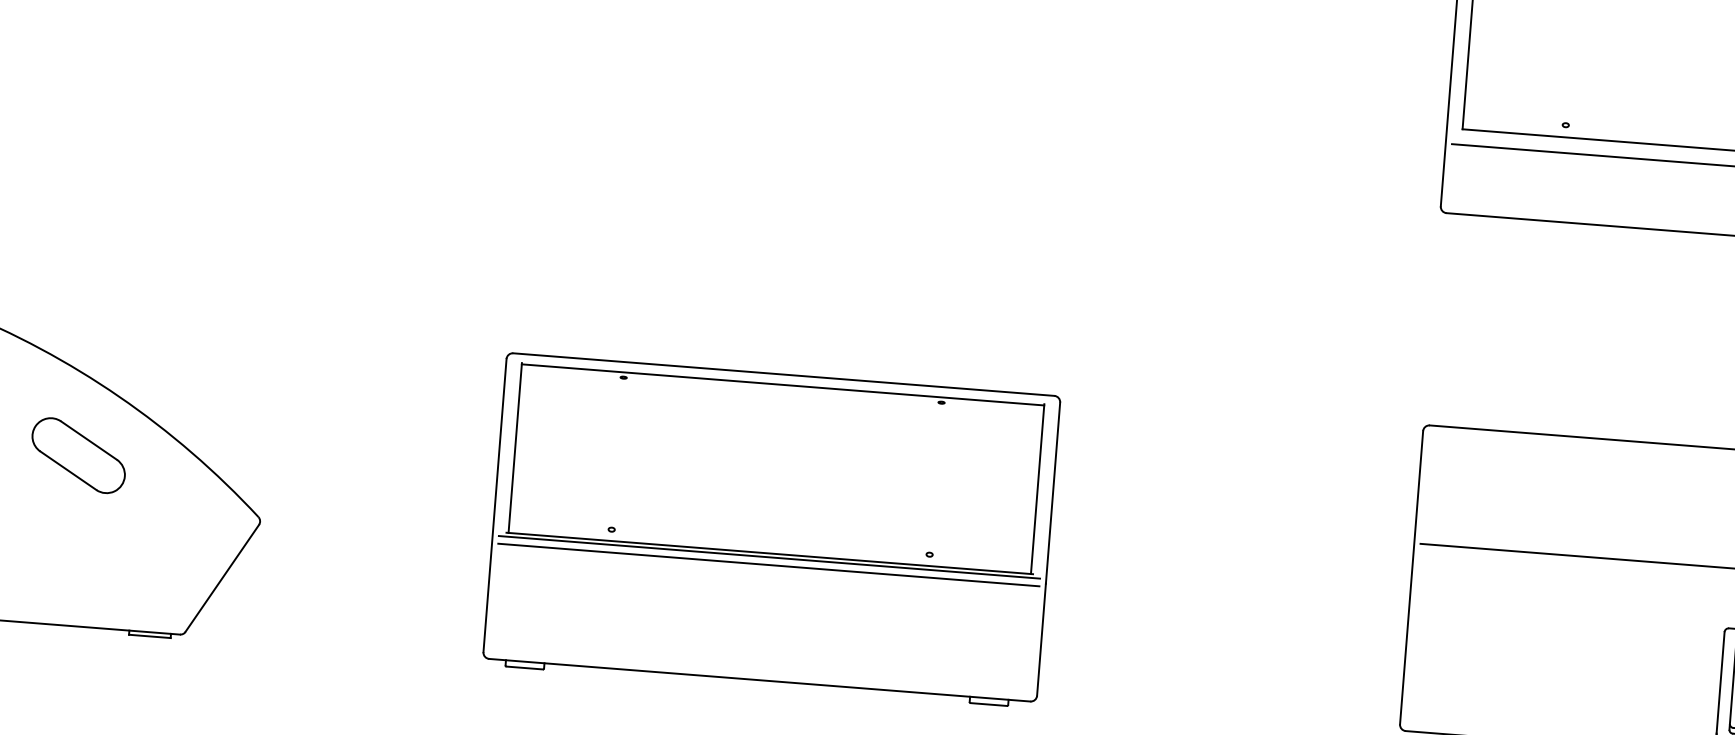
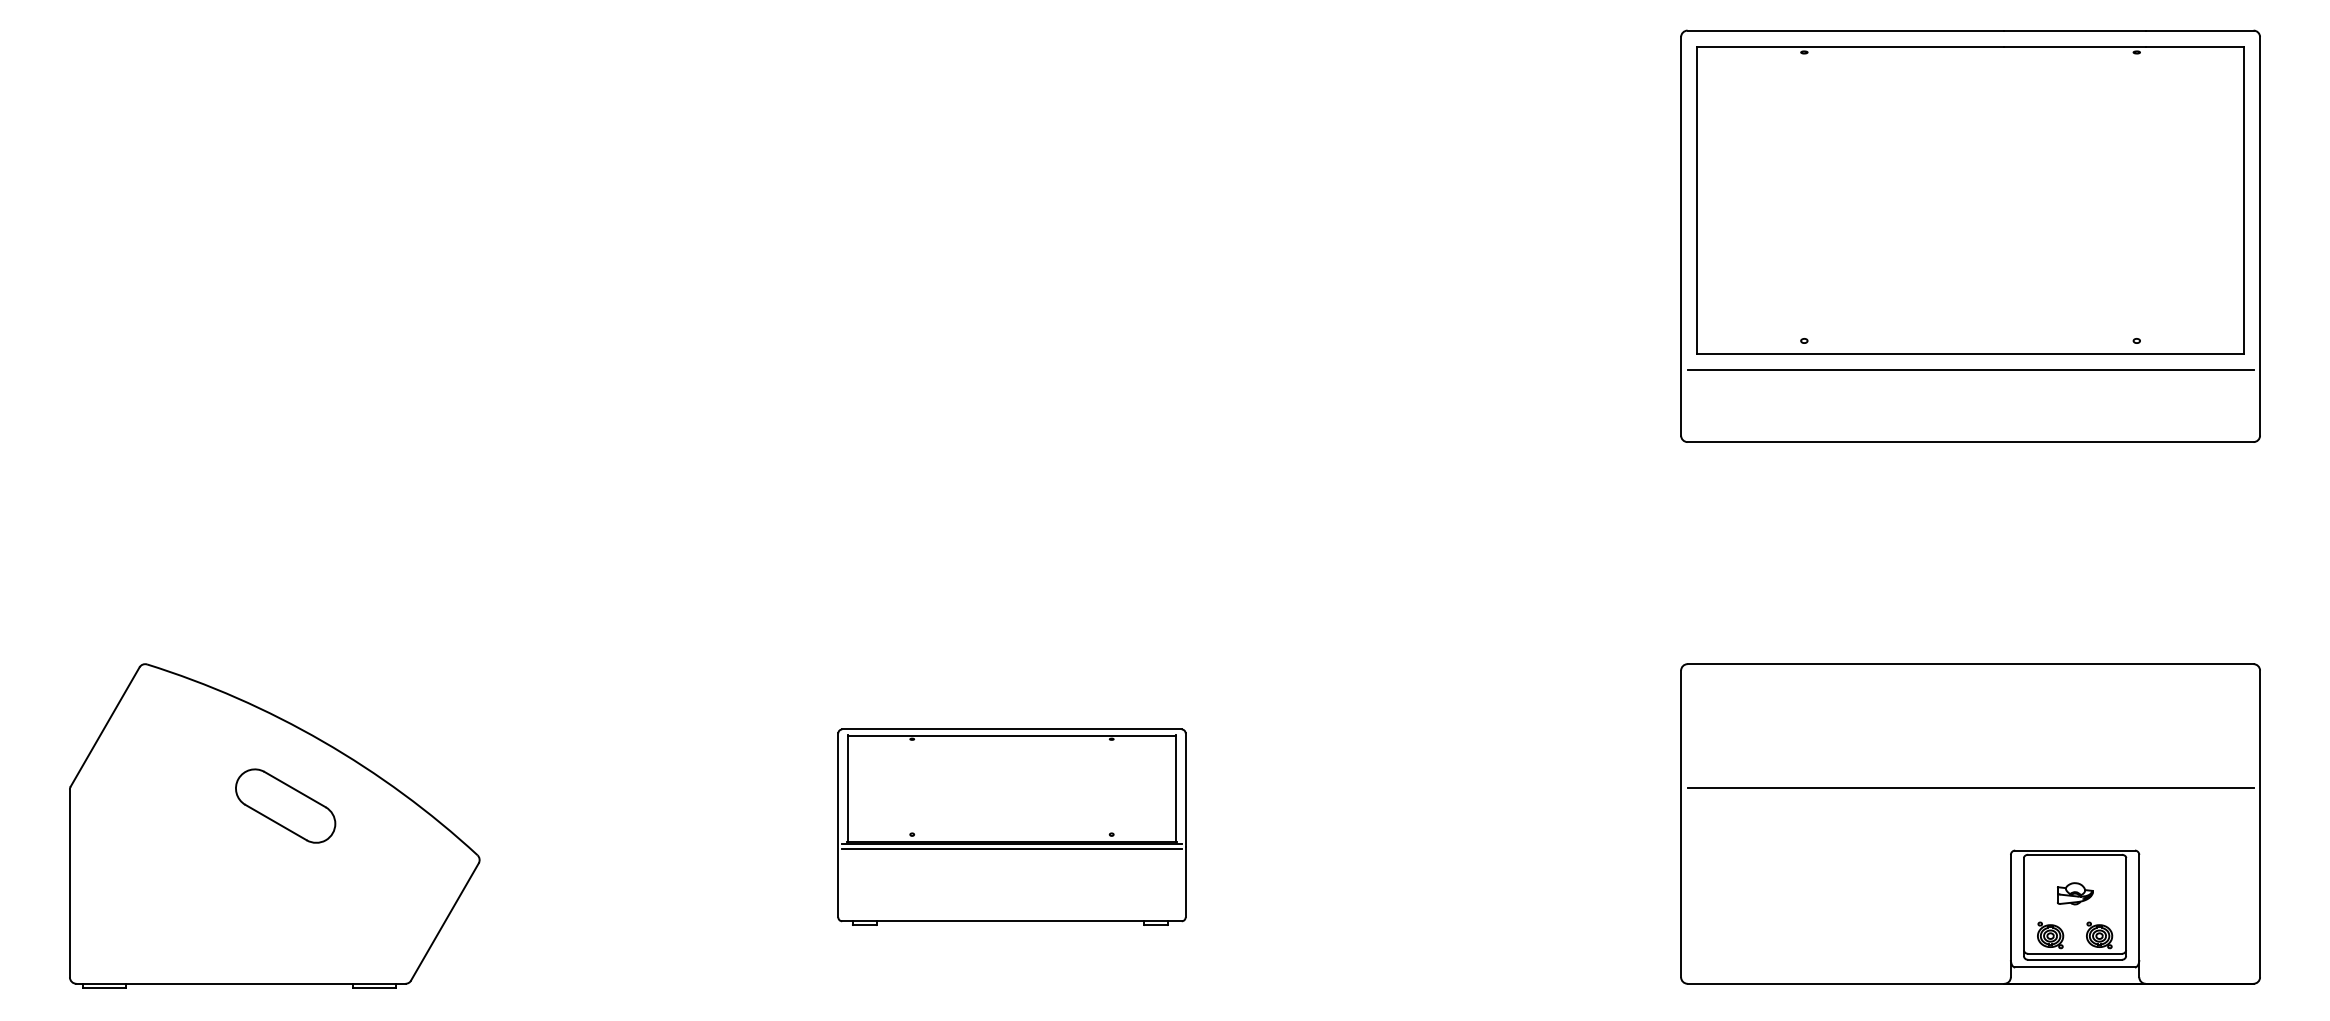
part: (771, 530) -> (1011, 827), size x0.6

